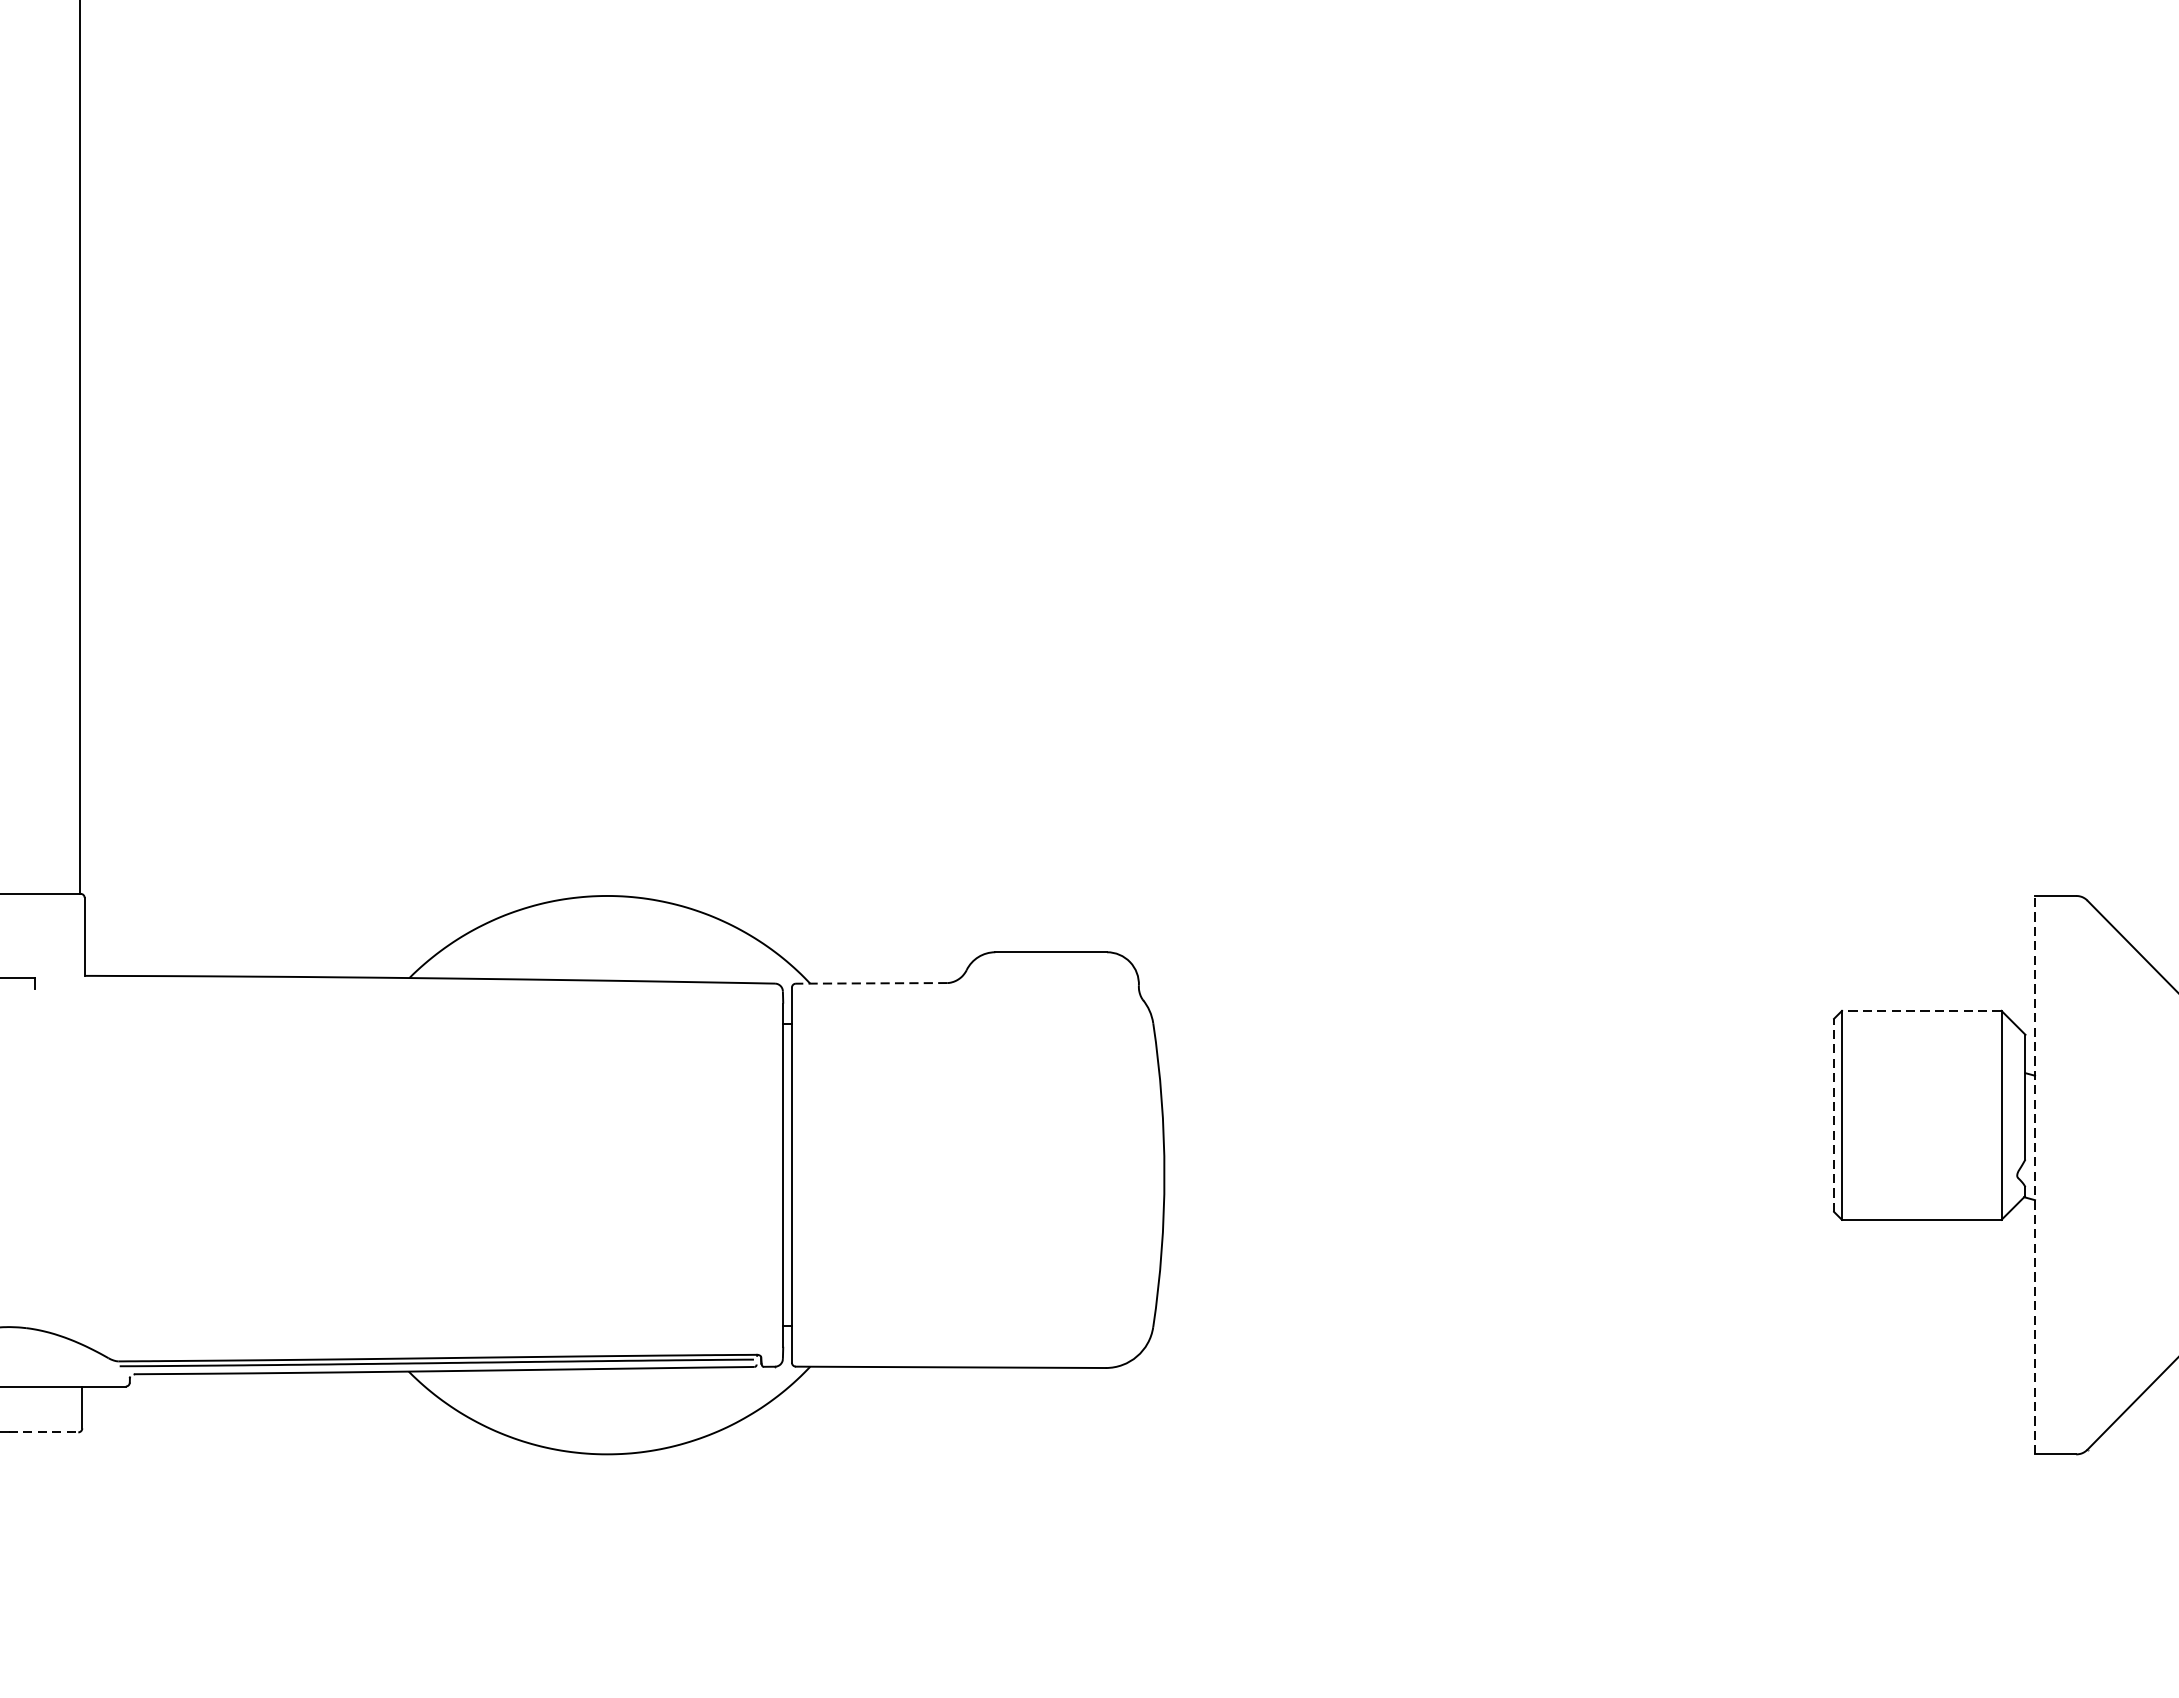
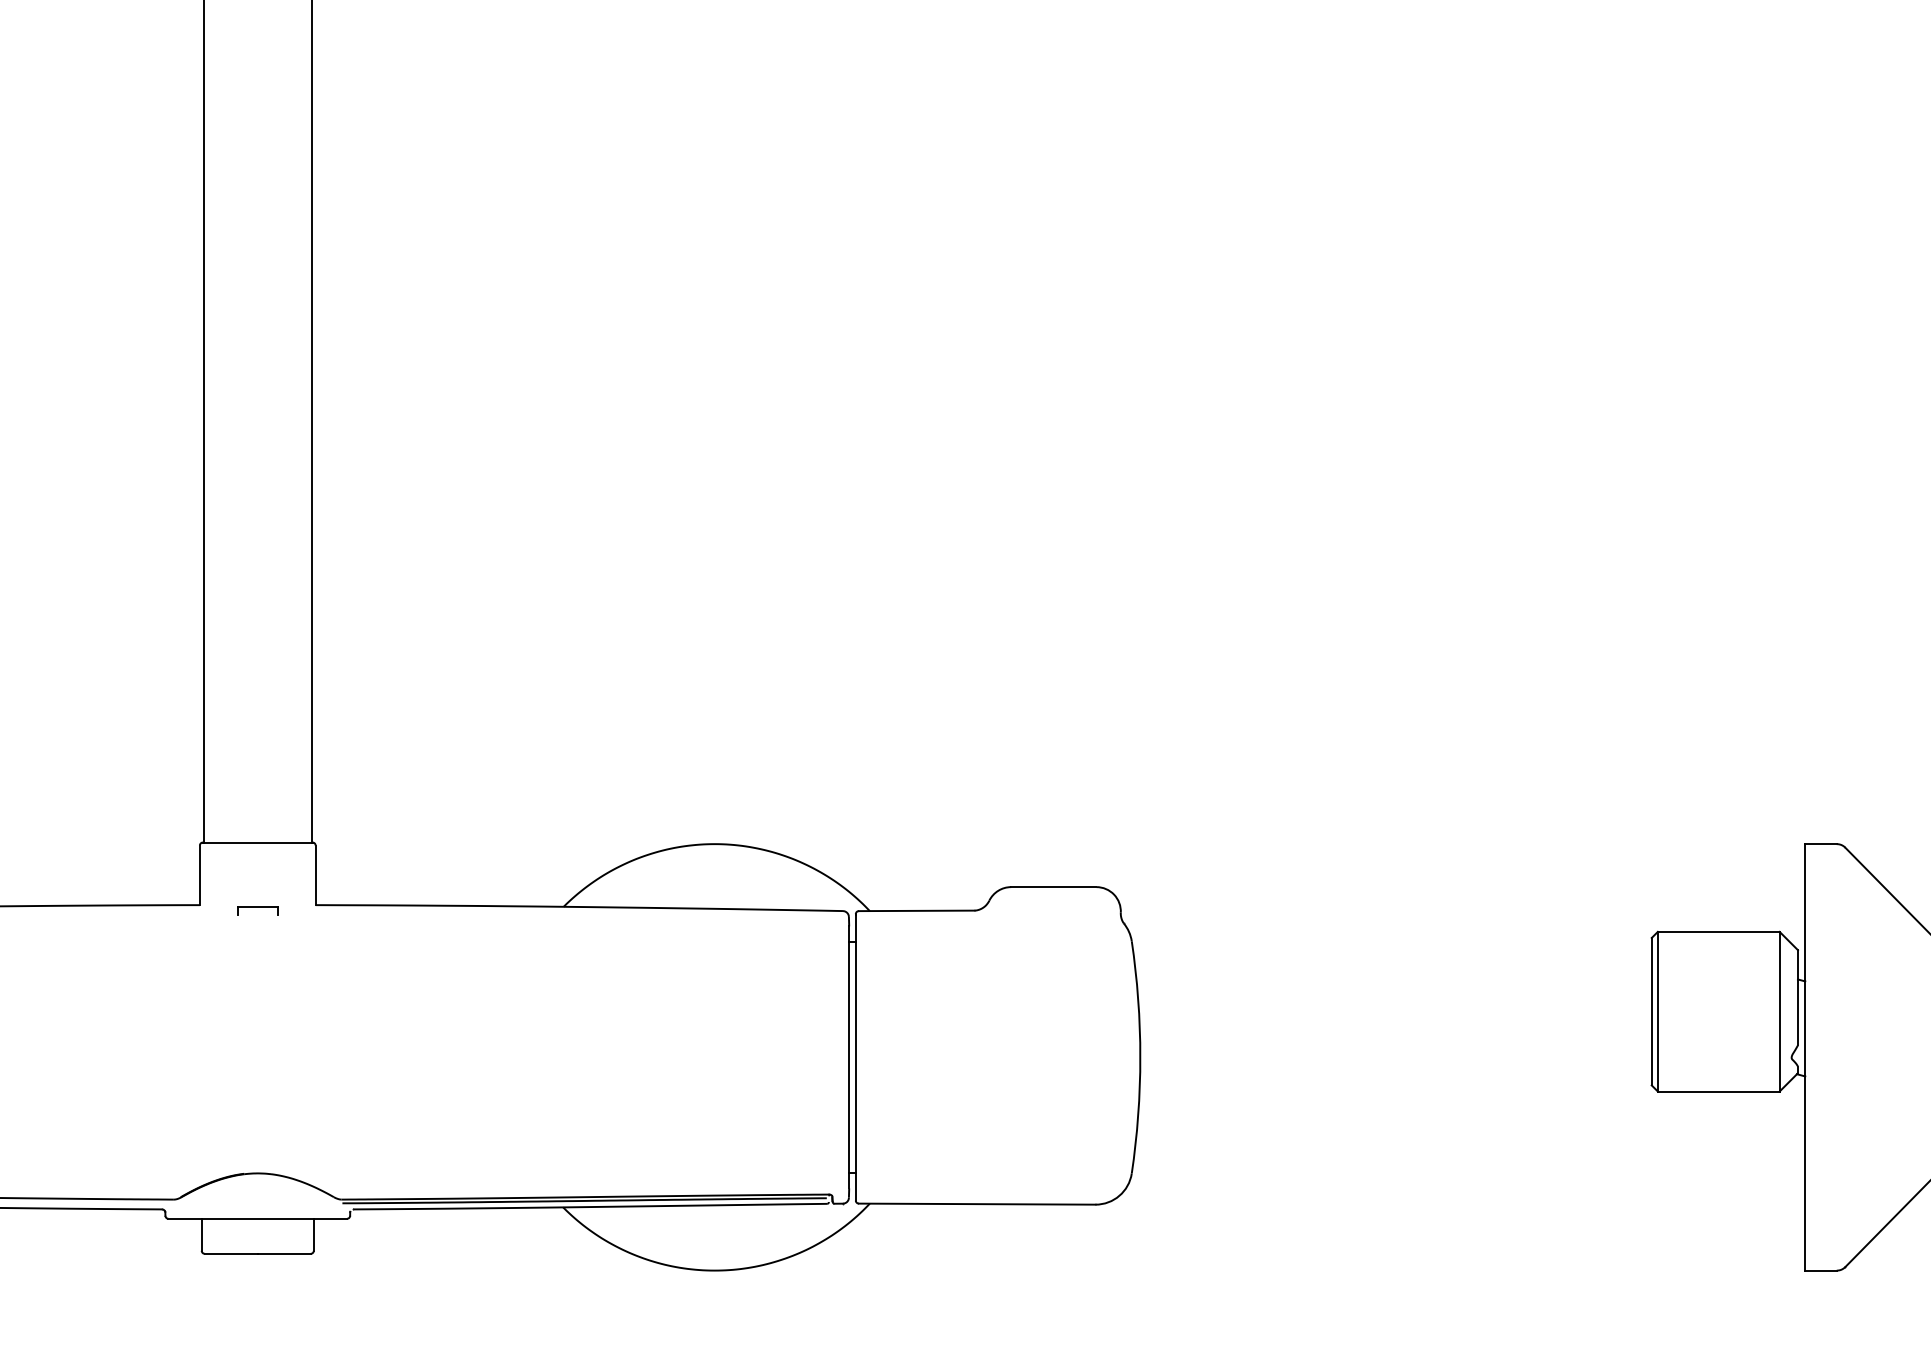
line: (871, 982) -> (916, 910), dashed -> solid
line: (1921, 1010) -> (1718, 931), dashed -> solid
line: (1833, 1115) -> (1651, 1011), dashed -> solid
line: (2035, 1174) -> (1805, 1056), dashed -> solid
line: (43, 1431) -> (284, 1253), dashed -> solid

